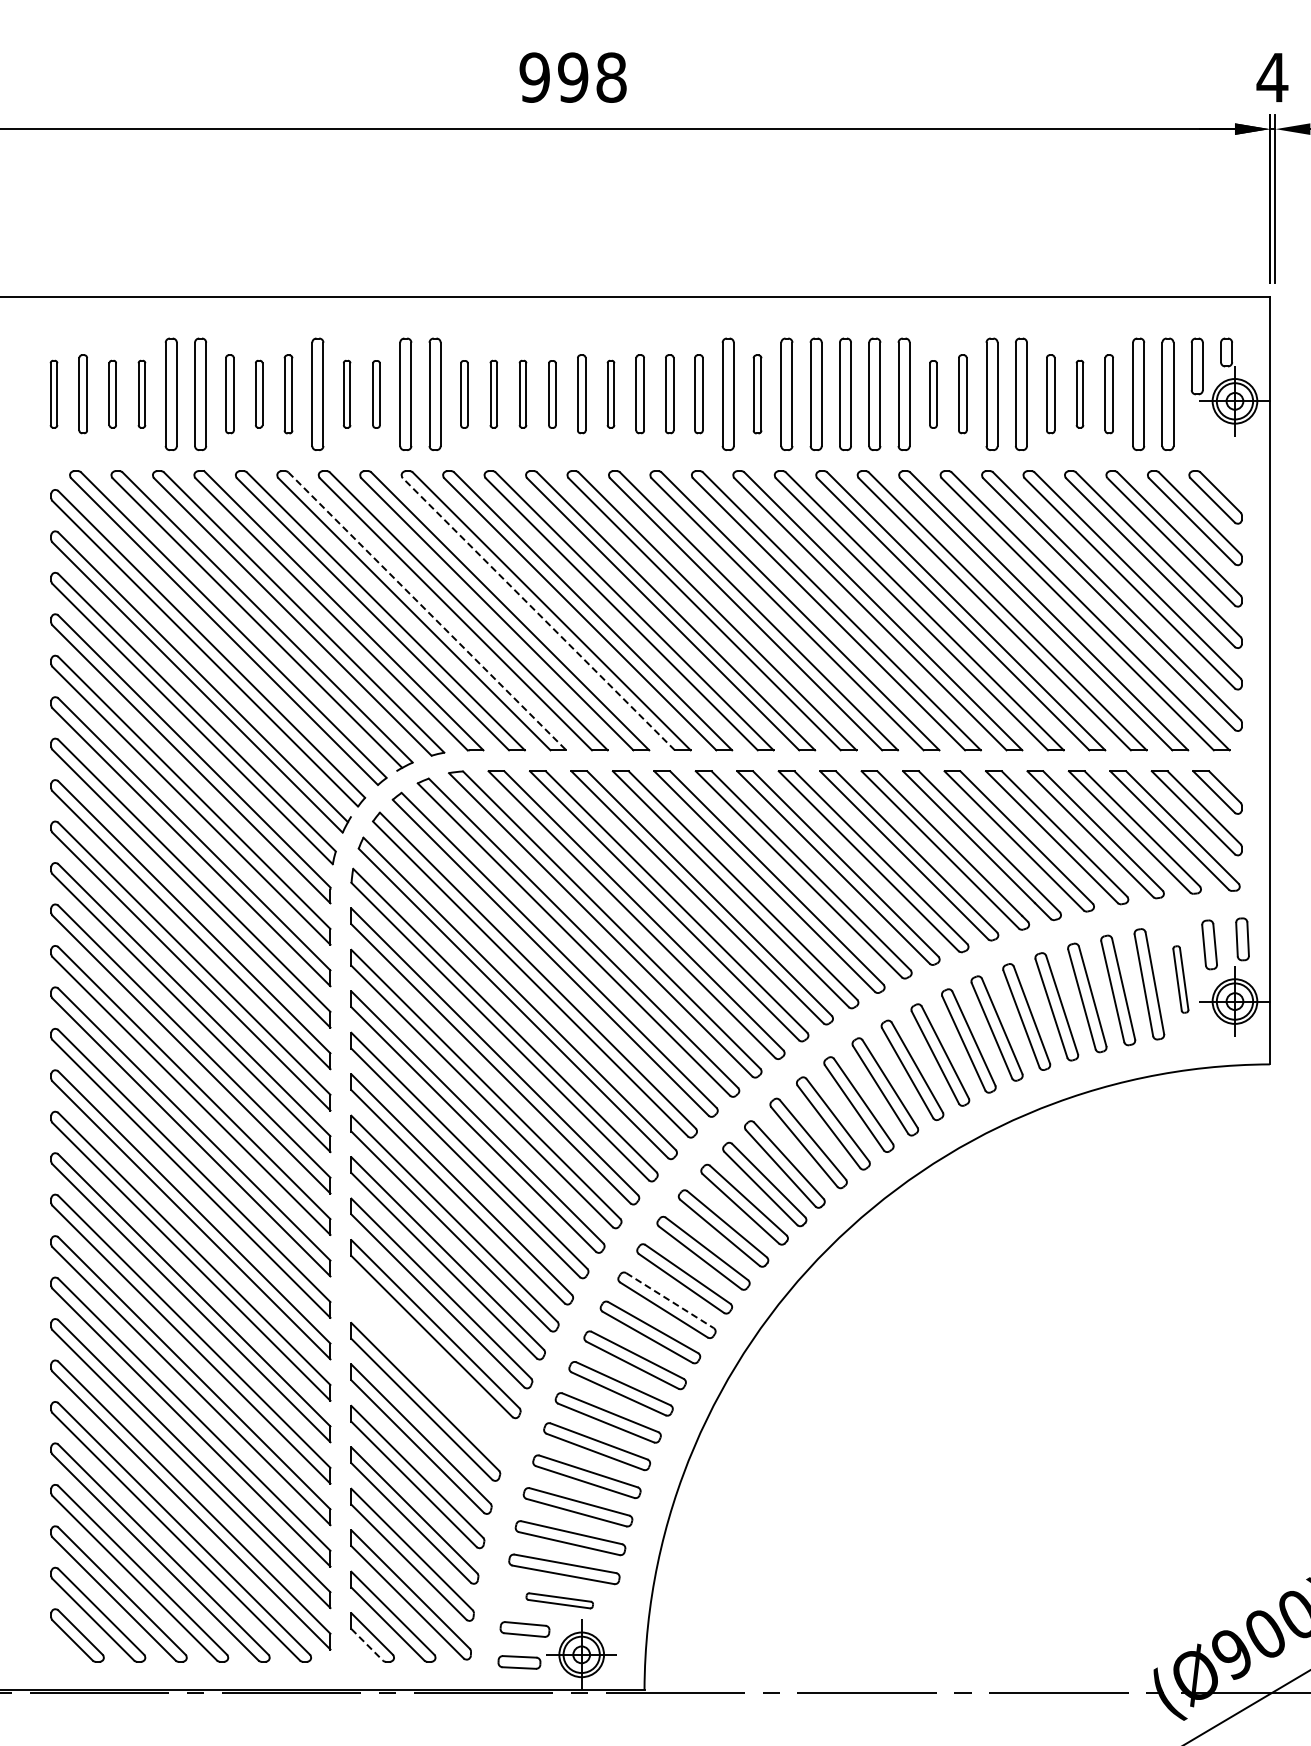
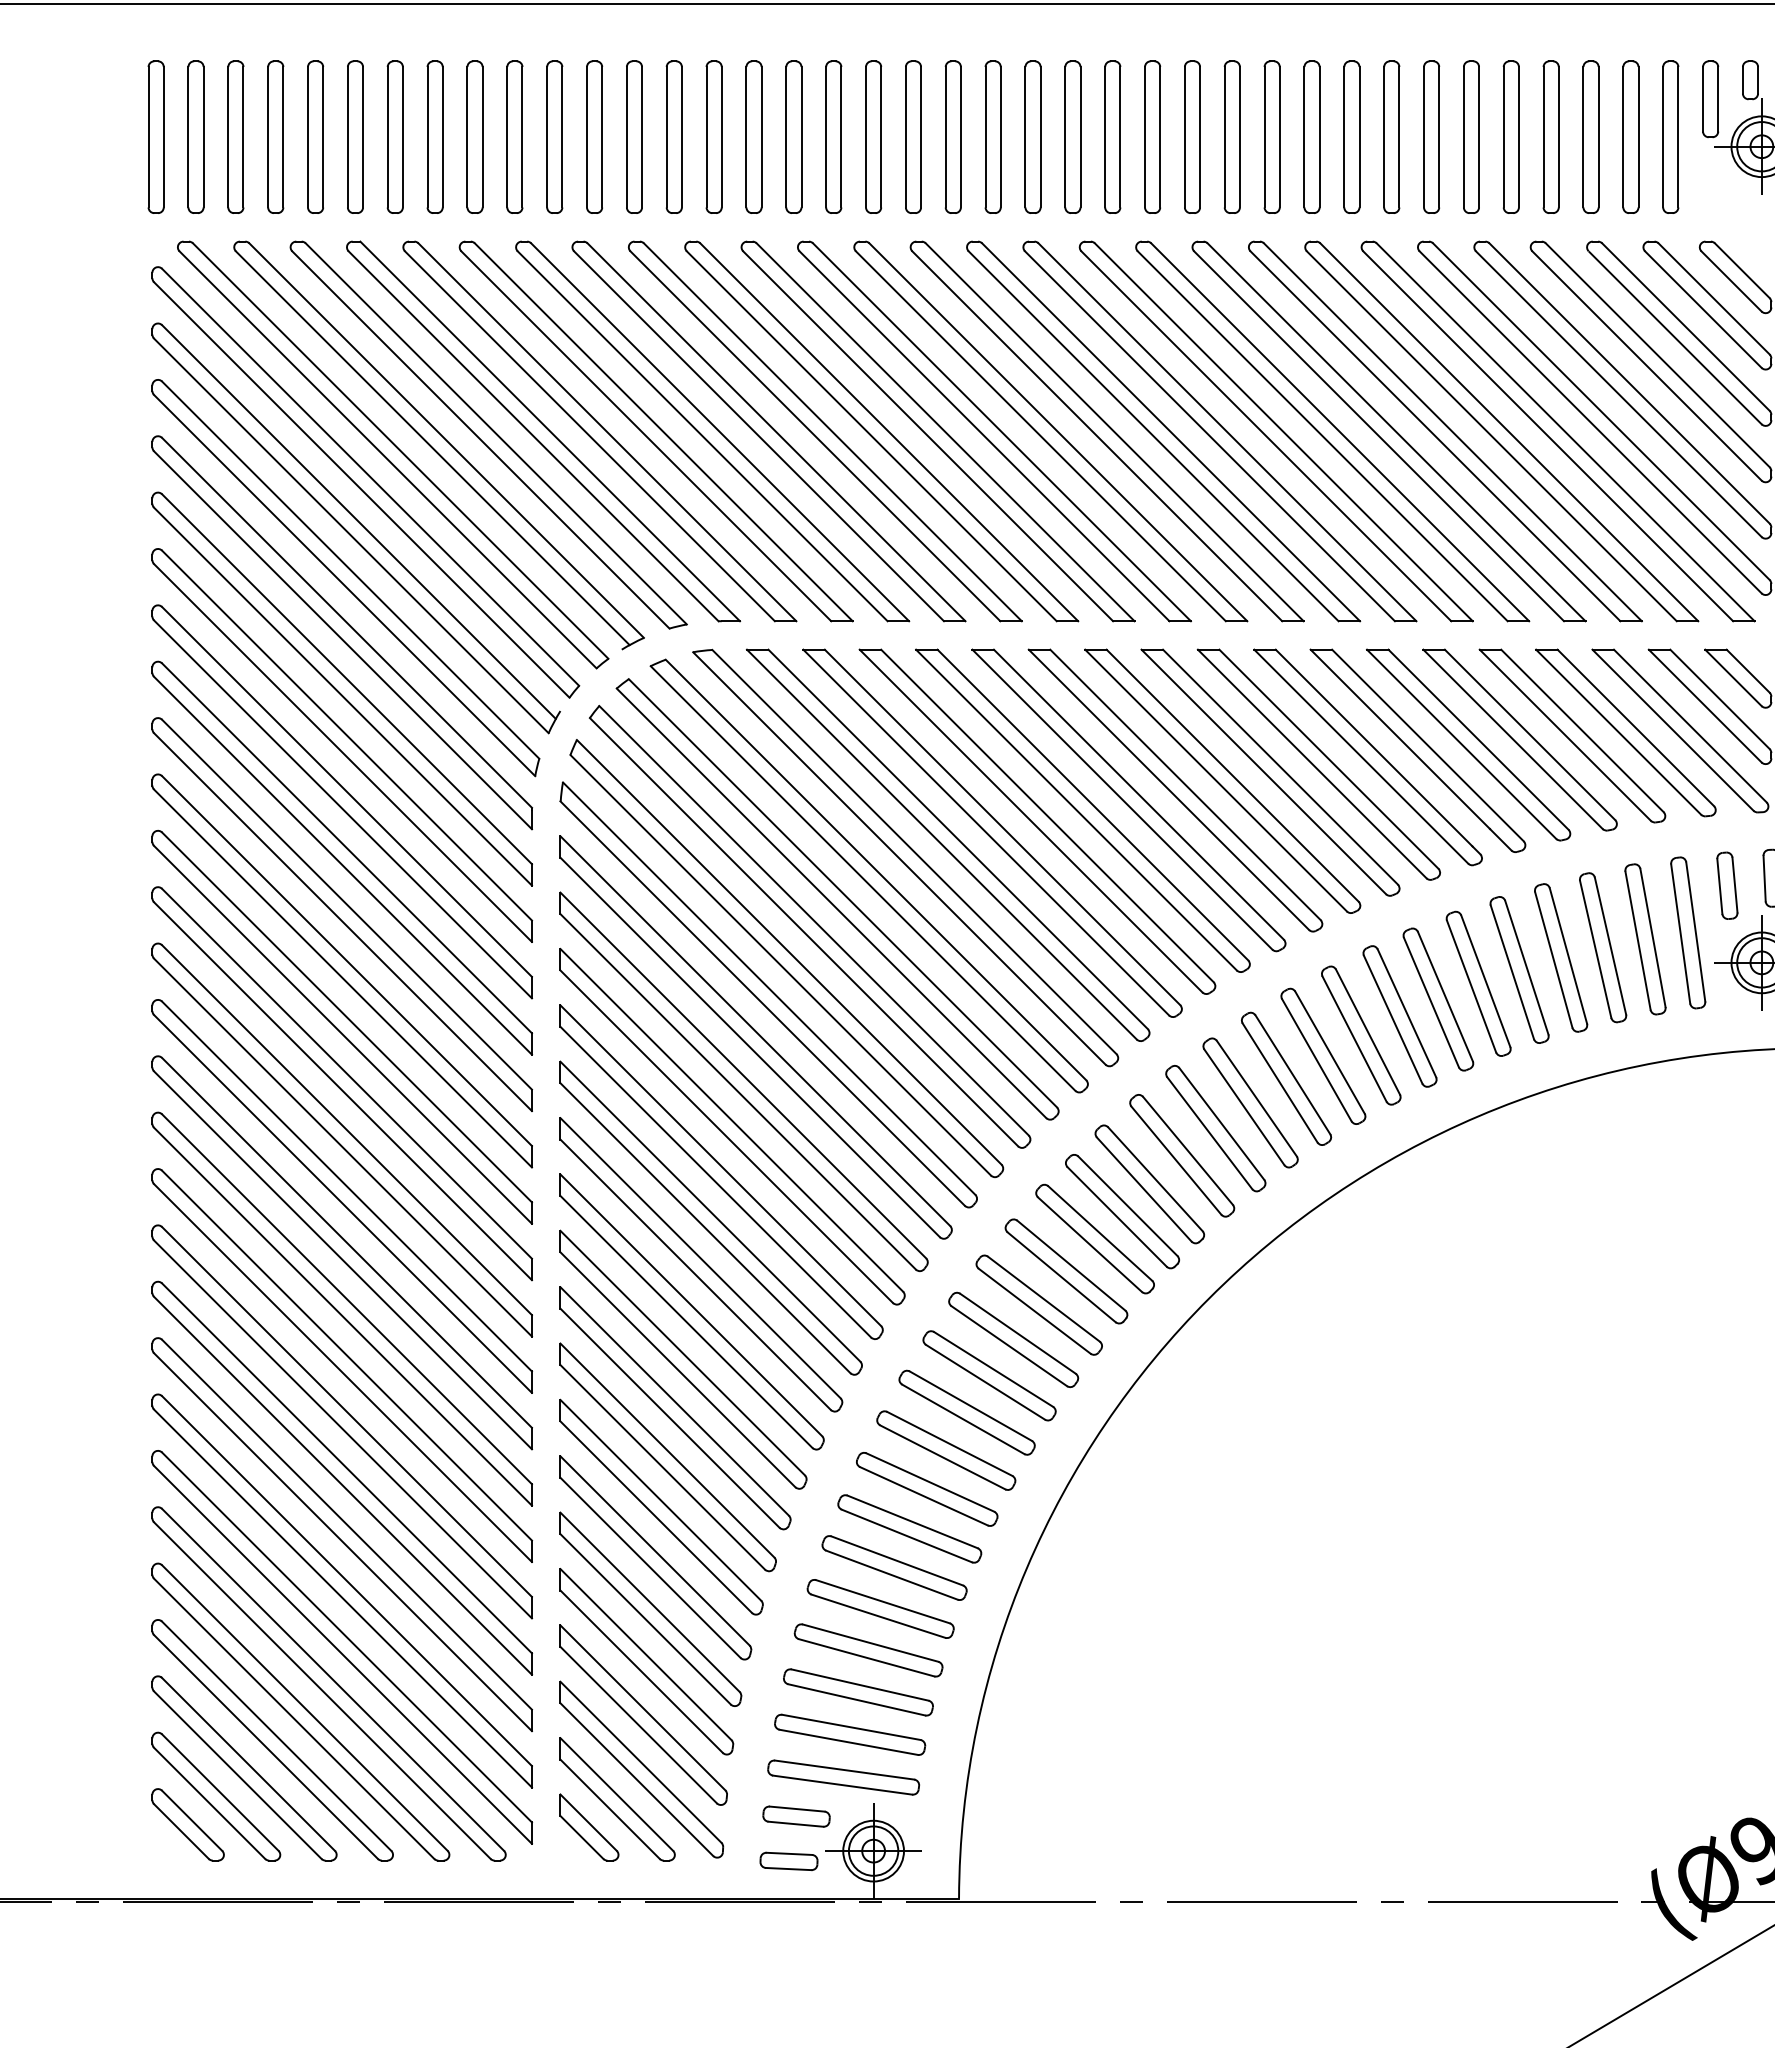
part: (53, 393) -> (155, 136), size x1.67
part: (82, 393) -> (194, 136), size x1.43
part: (112, 393) -> (235, 136), size x1.67
part: (141, 393) -> (275, 136), size x1.67
part: (229, 393) -> (394, 136), size x1.43
part: (258, 393) -> (434, 136), size x1.67
part: (346, 393) -> (553, 136), size x1.67
part: (493, 393) -> (753, 136), size x1.67
part: (522, 393) -> (793, 136), size x1.67
part: (581, 393) -> (873, 136), size x1.43
part: (610, 393) -> (912, 136), size x1.67
part: (639, 393) -> (952, 136), size x1.43
part: (669, 393) -> (992, 136), size x1.43
part: (698, 393) -> (1032, 136), size x1.43
part: (962, 393) -> (1391, 136), size x1.43
part: (1050, 393) -> (1511, 136), size x1.43
part: (1079, 393) -> (1550, 136), size x1.67
part: (1108, 393) -> (1589, 136), size x1.43
part: (288, 394) -> (474, 137), size x1.43
part: (376, 394) -> (594, 137), size x1.67
part: (464, 394) -> (714, 137), size x1.67
part: (552, 394) -> (833, 137), size x1.67
part: (757, 394) -> (1112, 137), size x1.43
part: (933, 394) -> (1351, 137), size x1.67
line: (427, 611) -> (663, 432), dashed -> solid
line: (538, 613) -> (814, 435), dashed -> solid
part: (1180, 979) -> (1687, 932), size x1.67
line: (669, 1300) -> (992, 1369), dashed -> solid
part: (430, 1364) -> (668, 1456), added
part: (559, 1600) -> (843, 1777), size x1.67
line: (367, 1645) -> (582, 1838), dashed -> solid

